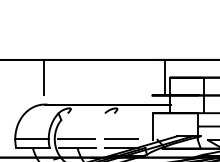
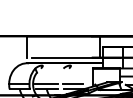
line: (103, 95) -> (62, 57), added

